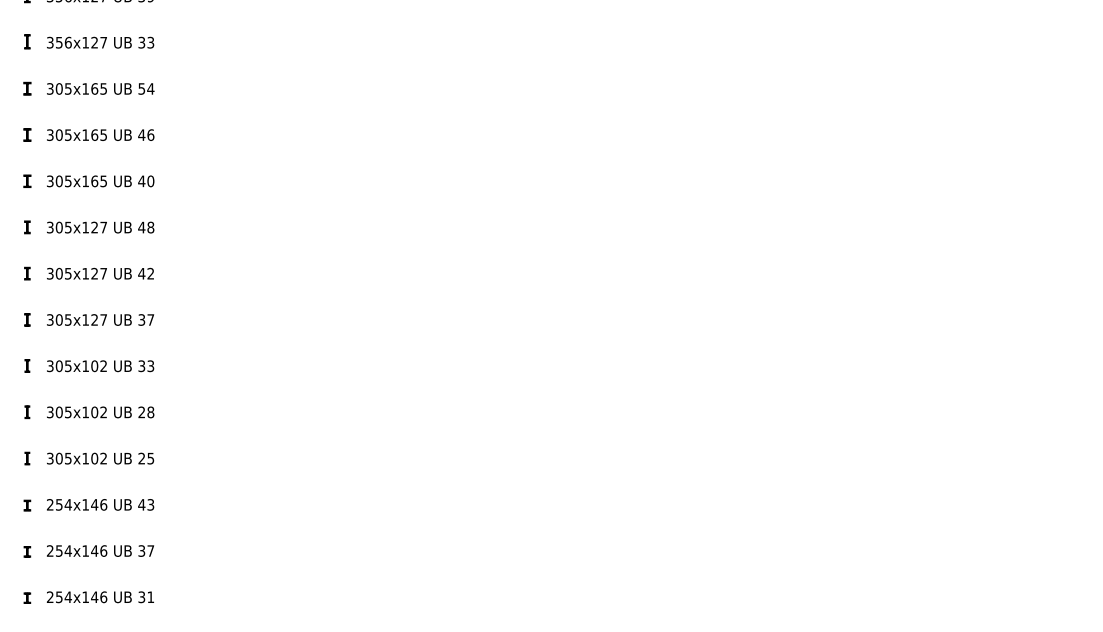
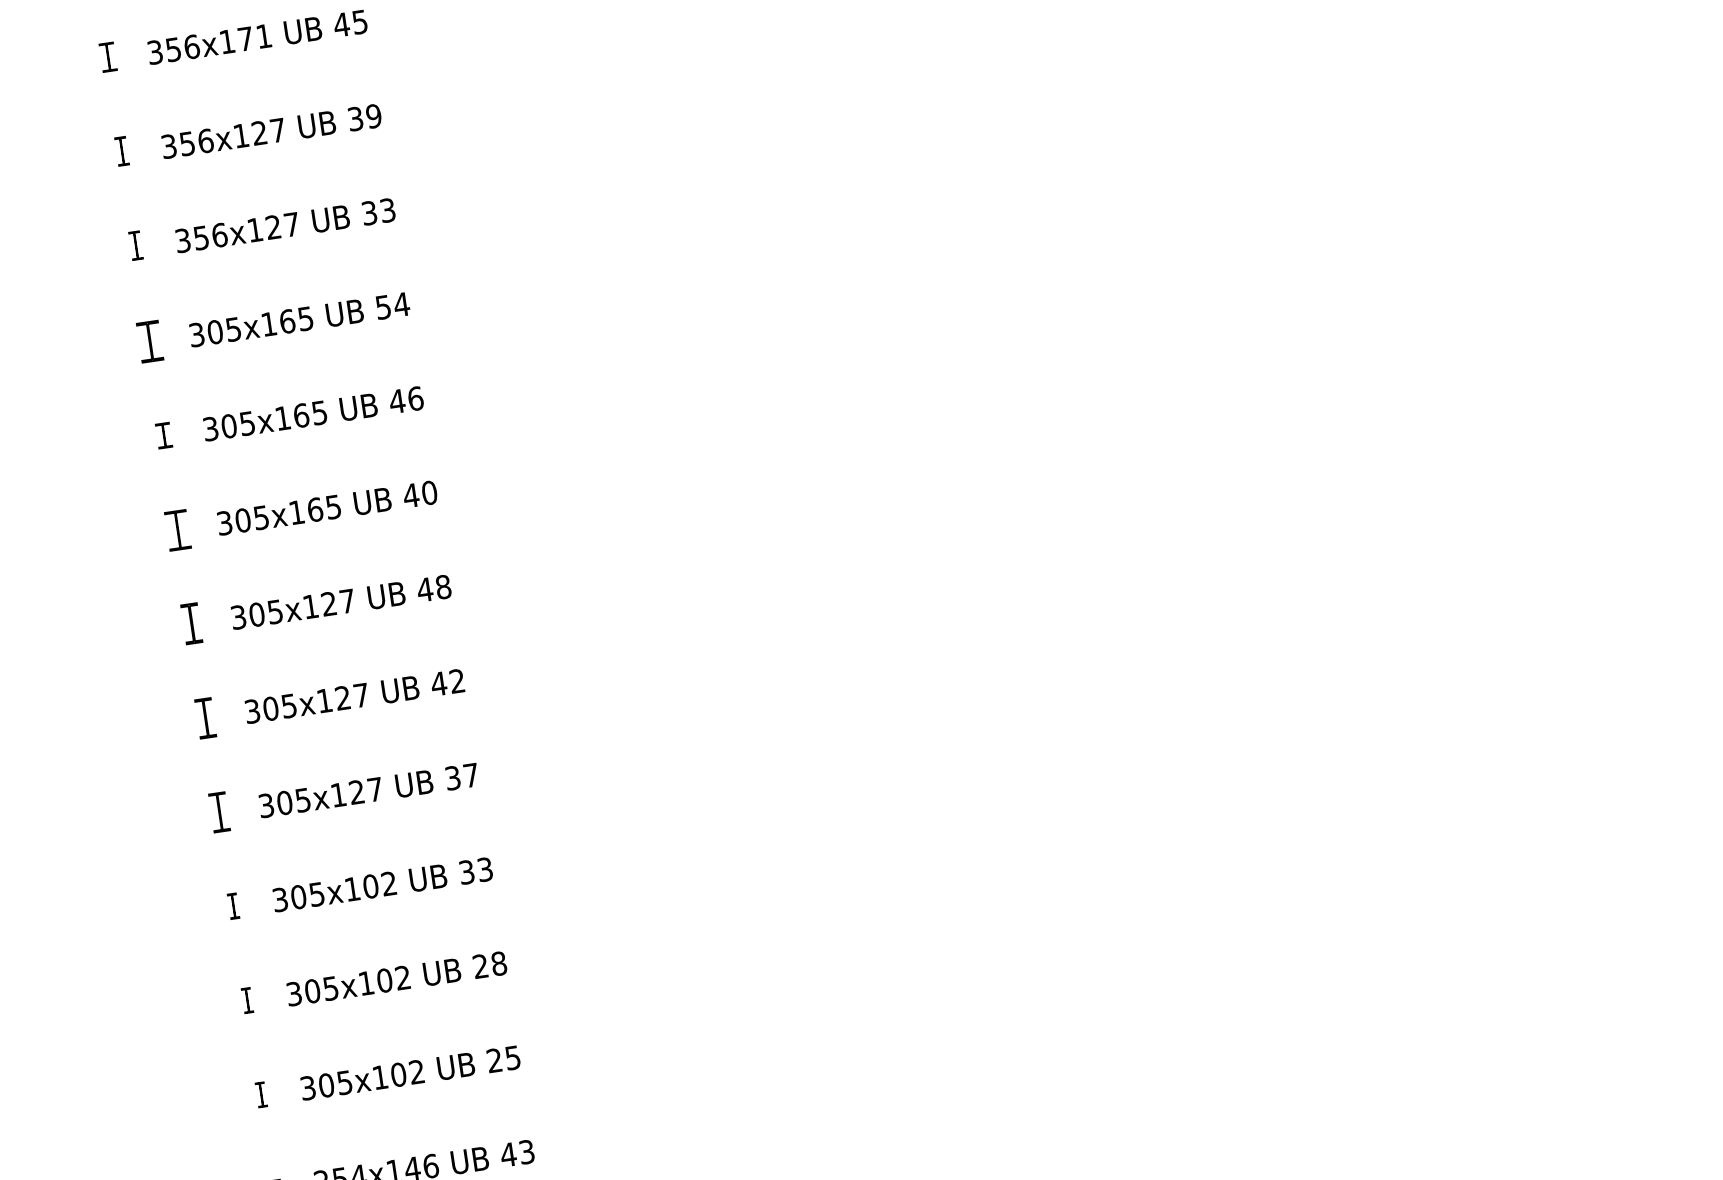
part: (27, 88) -> (150, 340), size x1.6
part: (27, 180) -> (177, 528), size x1.6
part: (27, 227) -> (192, 624), size x1.6
part: (27, 273) -> (205, 717), size x1.6
part: (27, 319) -> (219, 811), size x1.6

